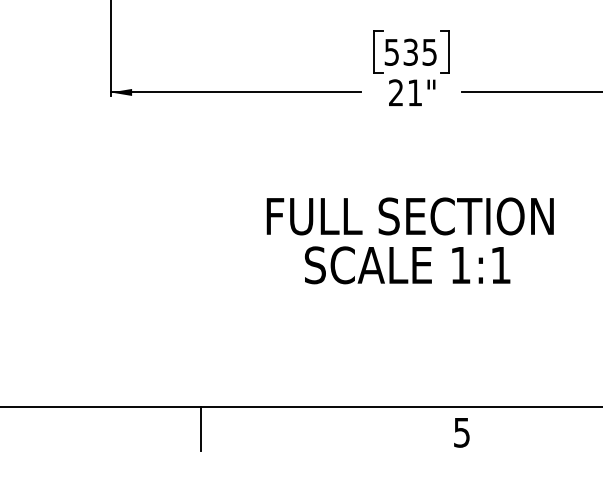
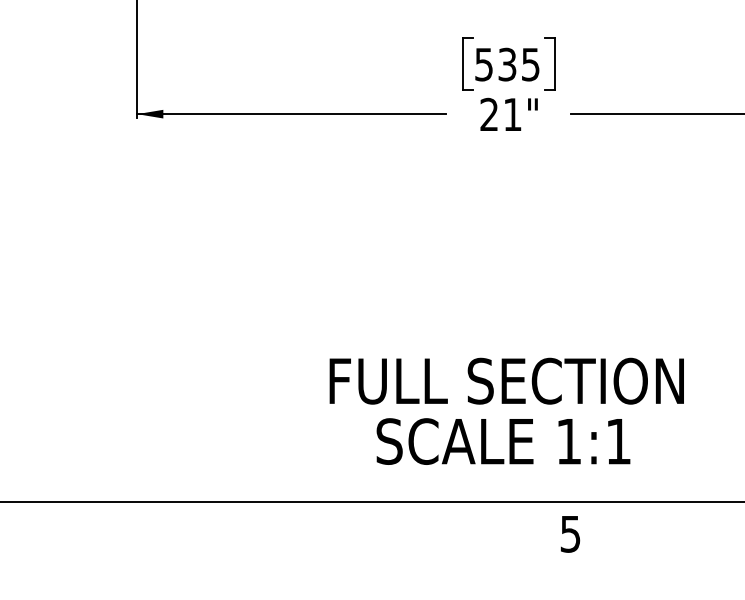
text: (410, 240) -> (506, 410), moved
line: (201, 428) -> (248, 529), removed

